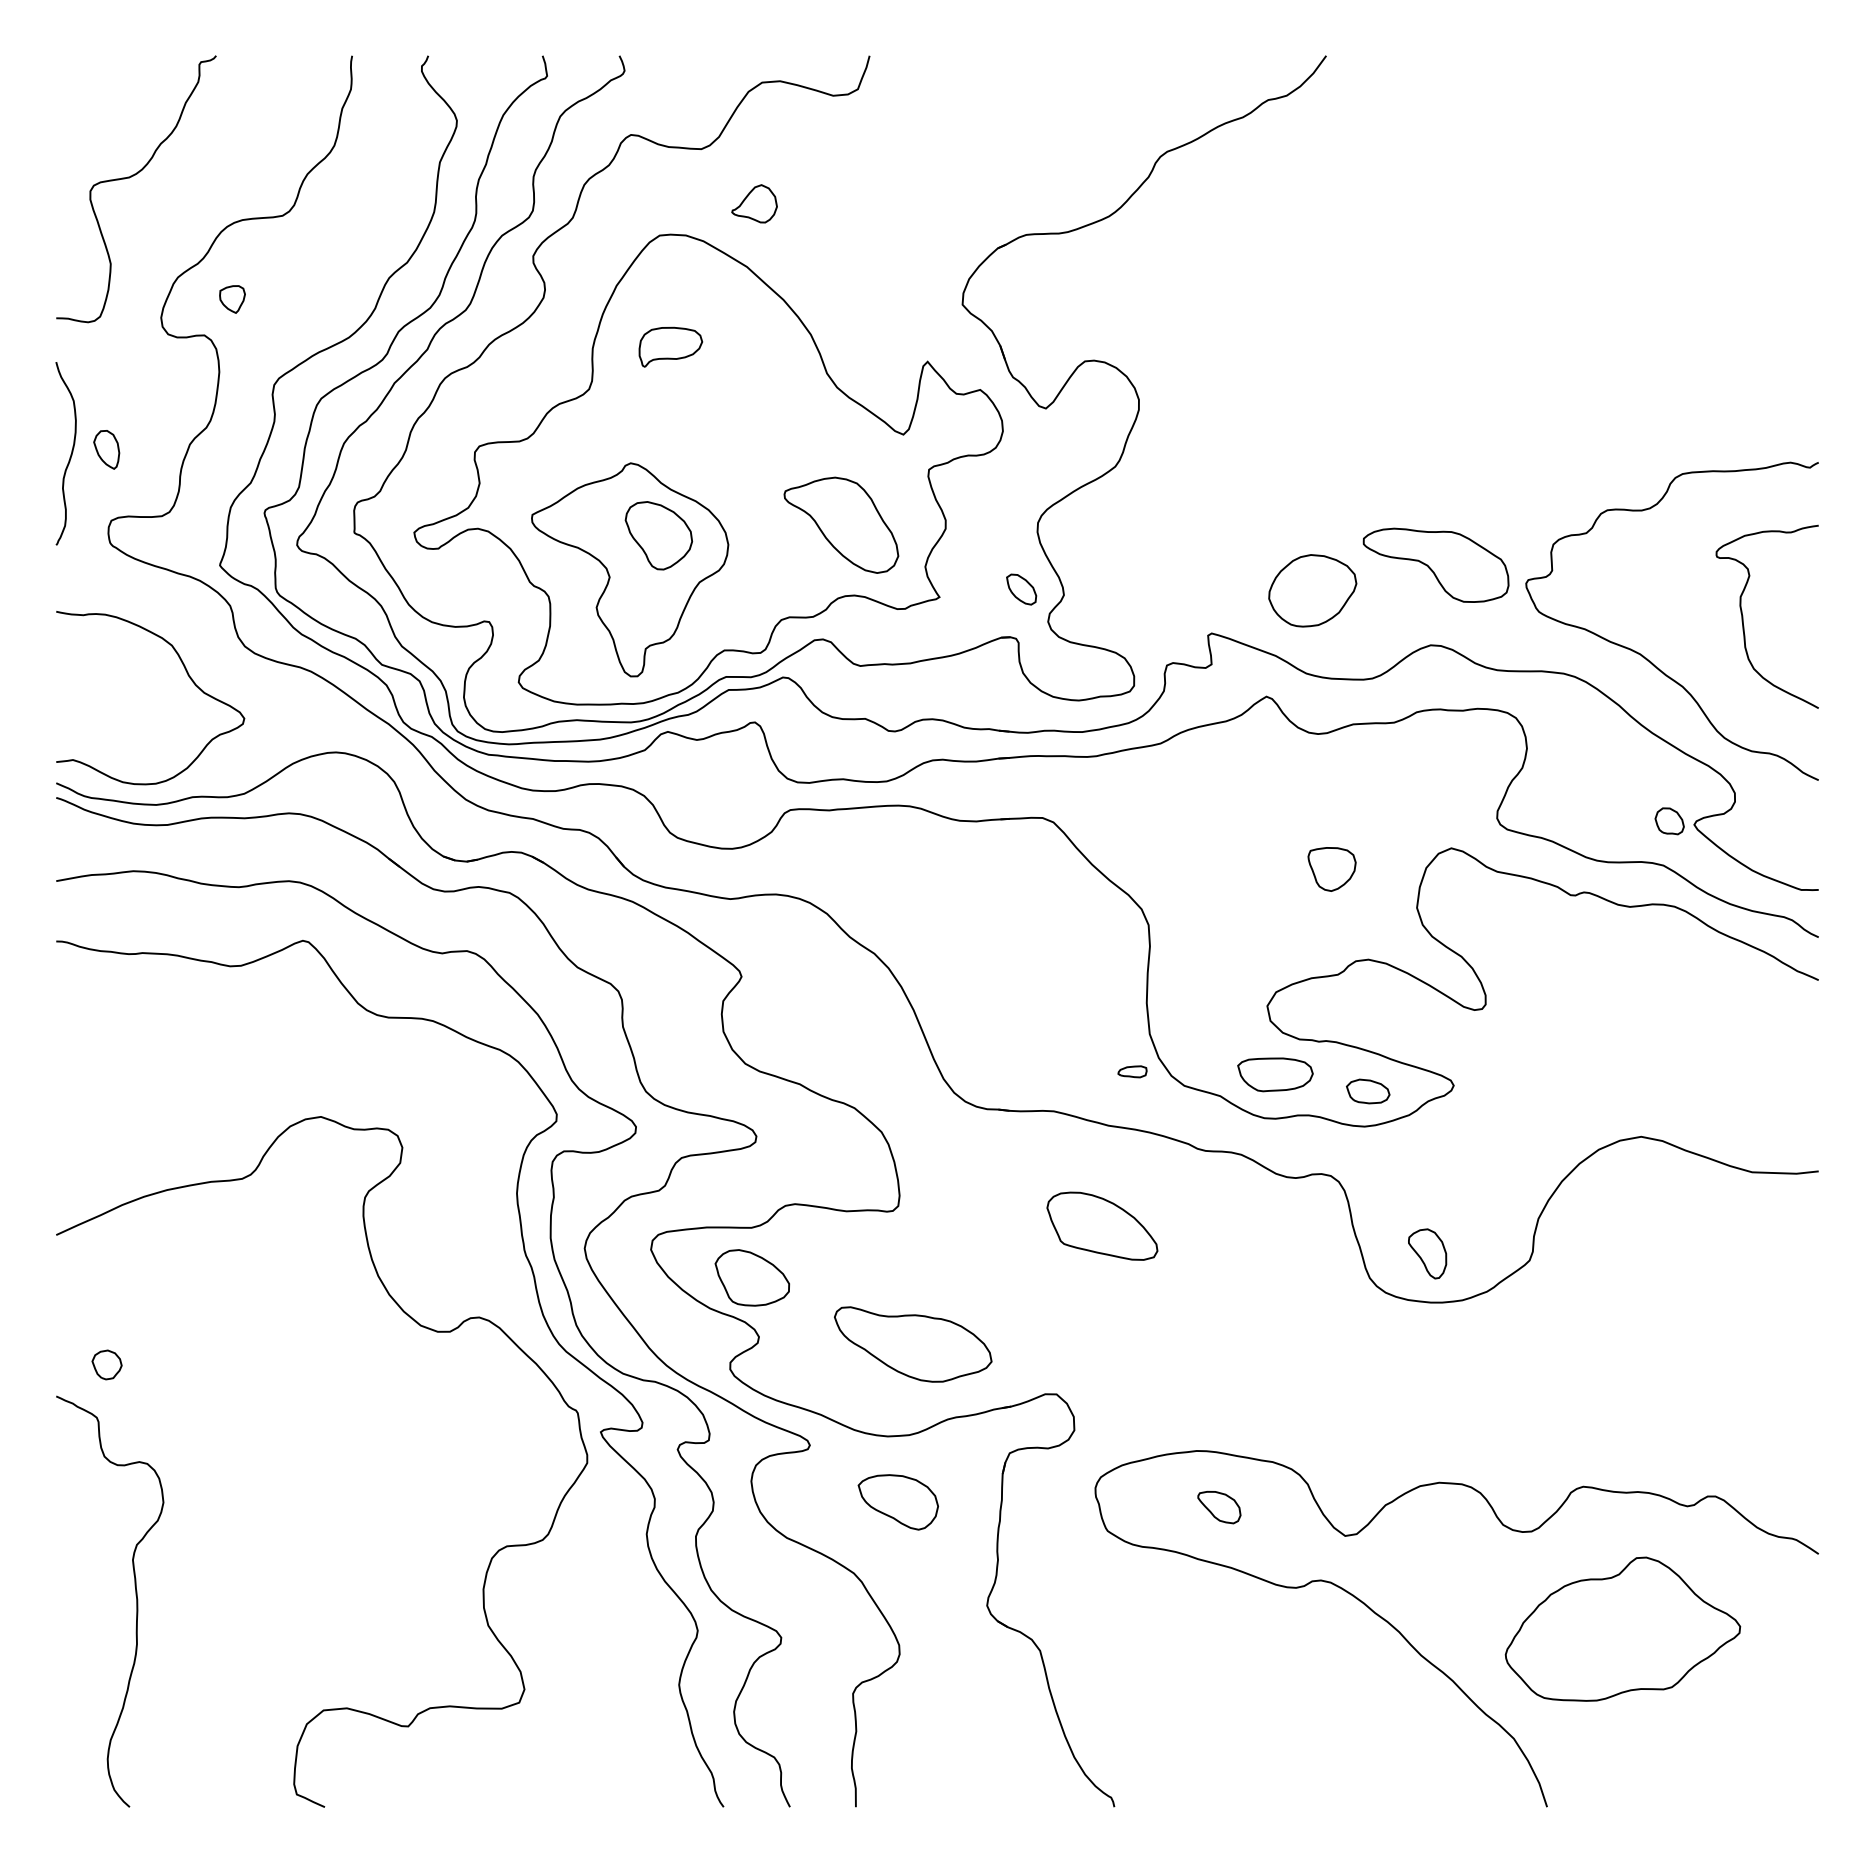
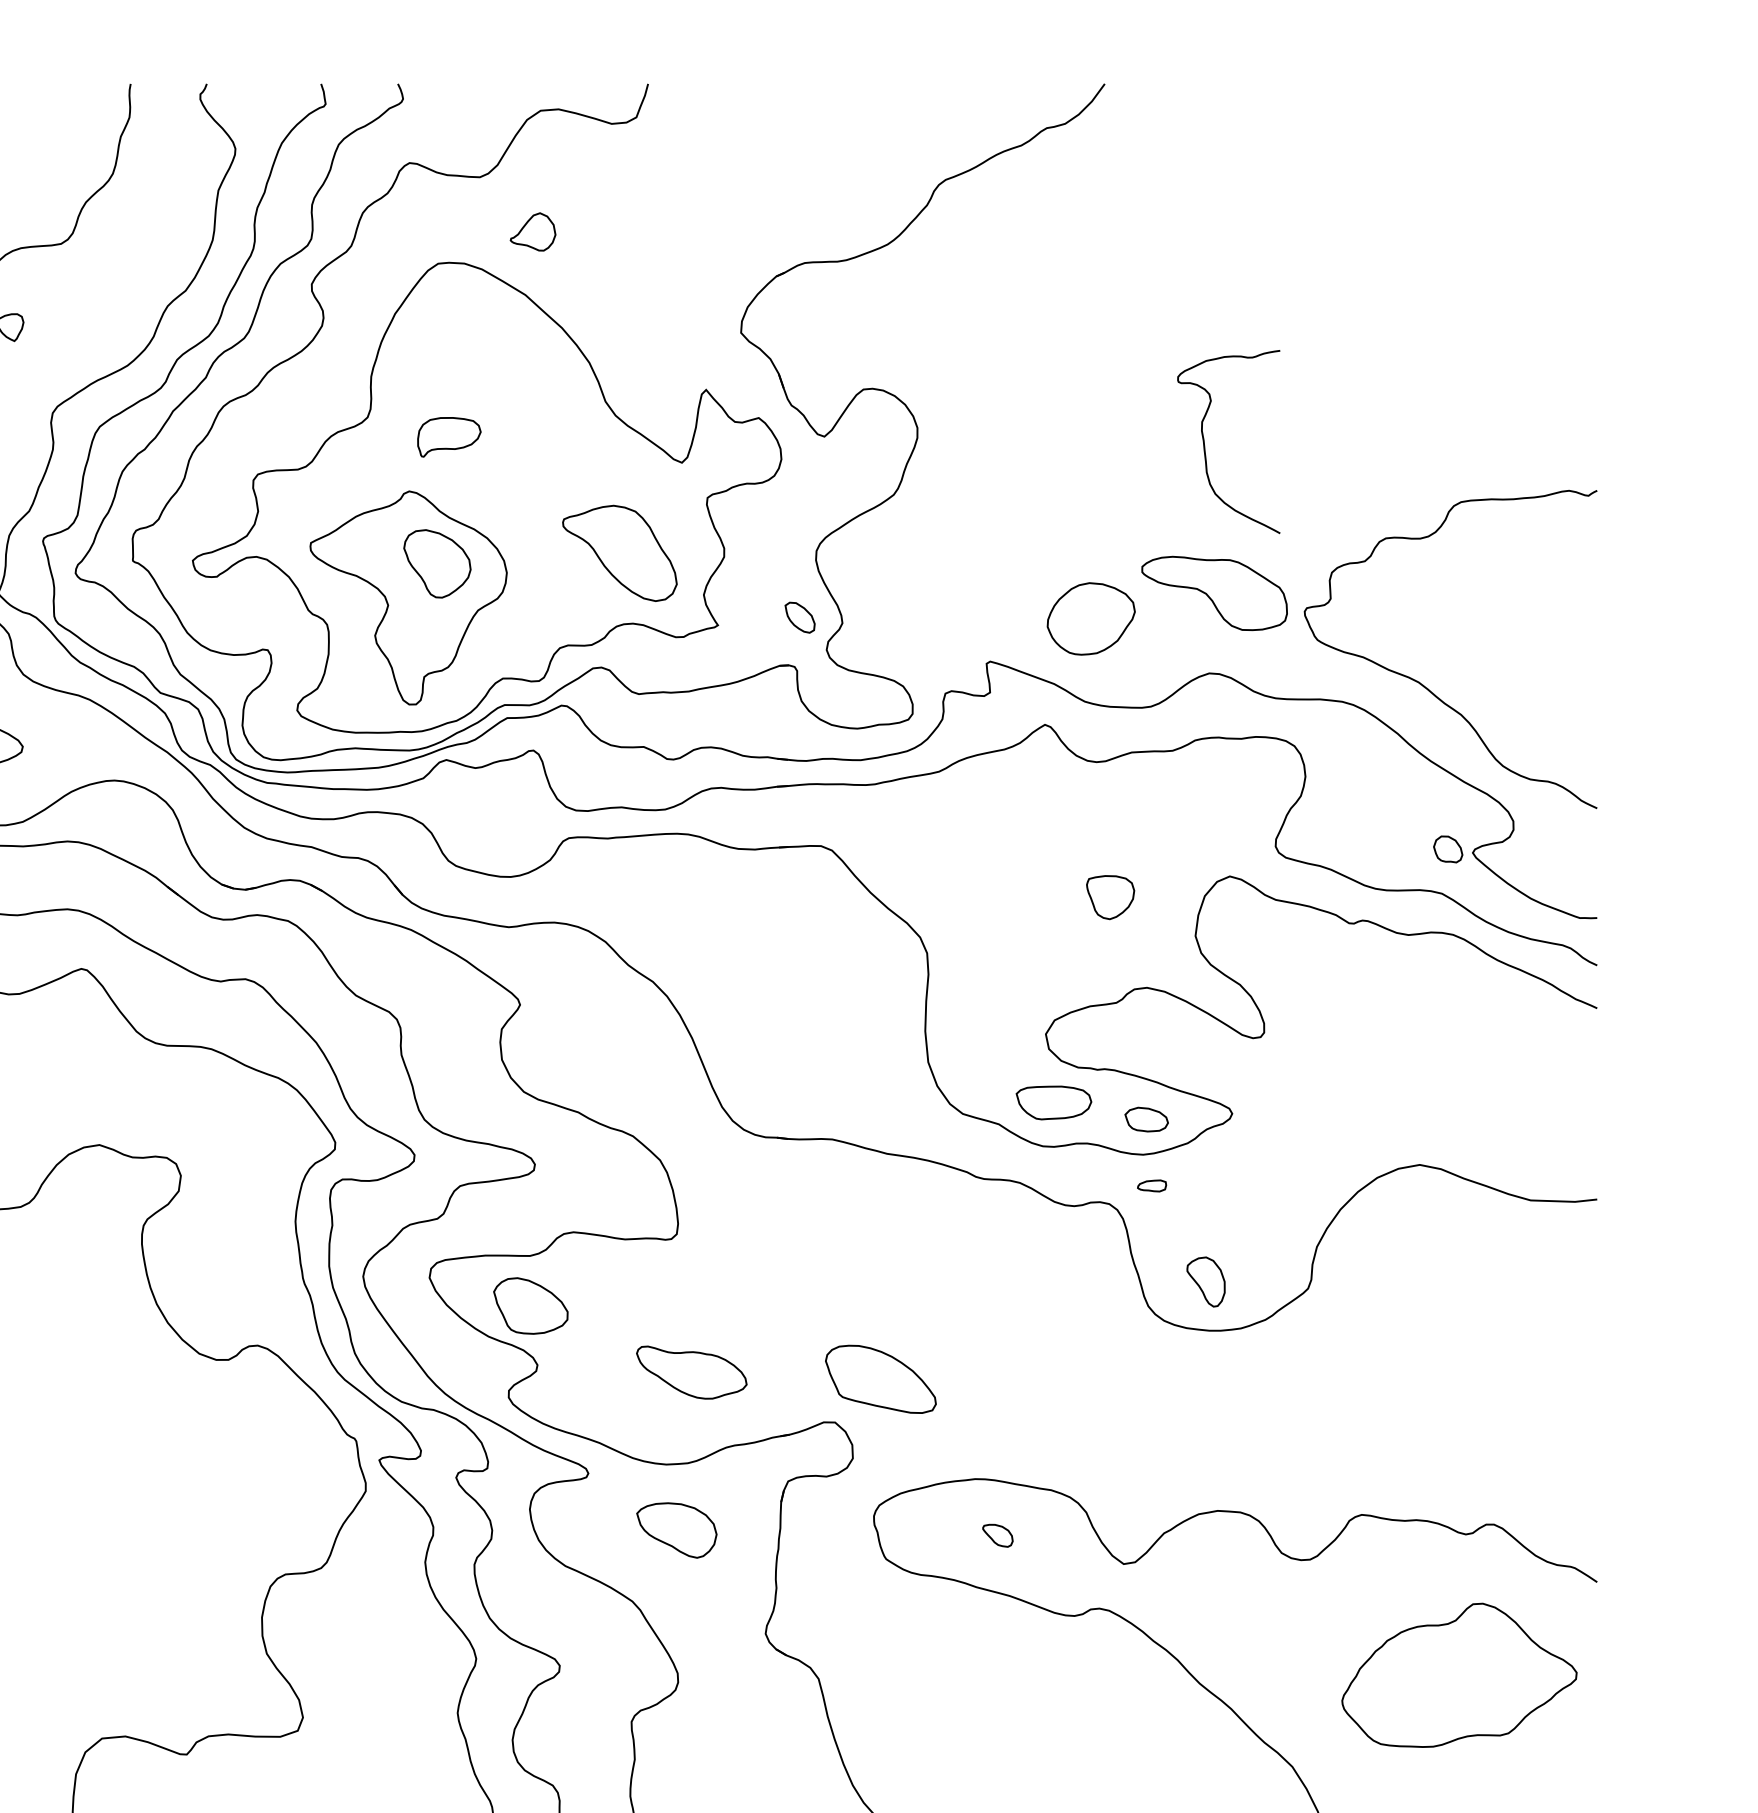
part: (670, 346) -> (449, 436), moved
curve: (1743, 616) -> (1205, 441), moved
part: (1132, 1071) -> (1152, 1185), moved
part: (1102, 1225) -> (881, 1378), moved
part: (913, 1344) -> (692, 1372), size x0.7
part: (1219, 1507) -> (998, 1535), size x0.7
part: (1622, 1628) -> (1459, 1674), moved

